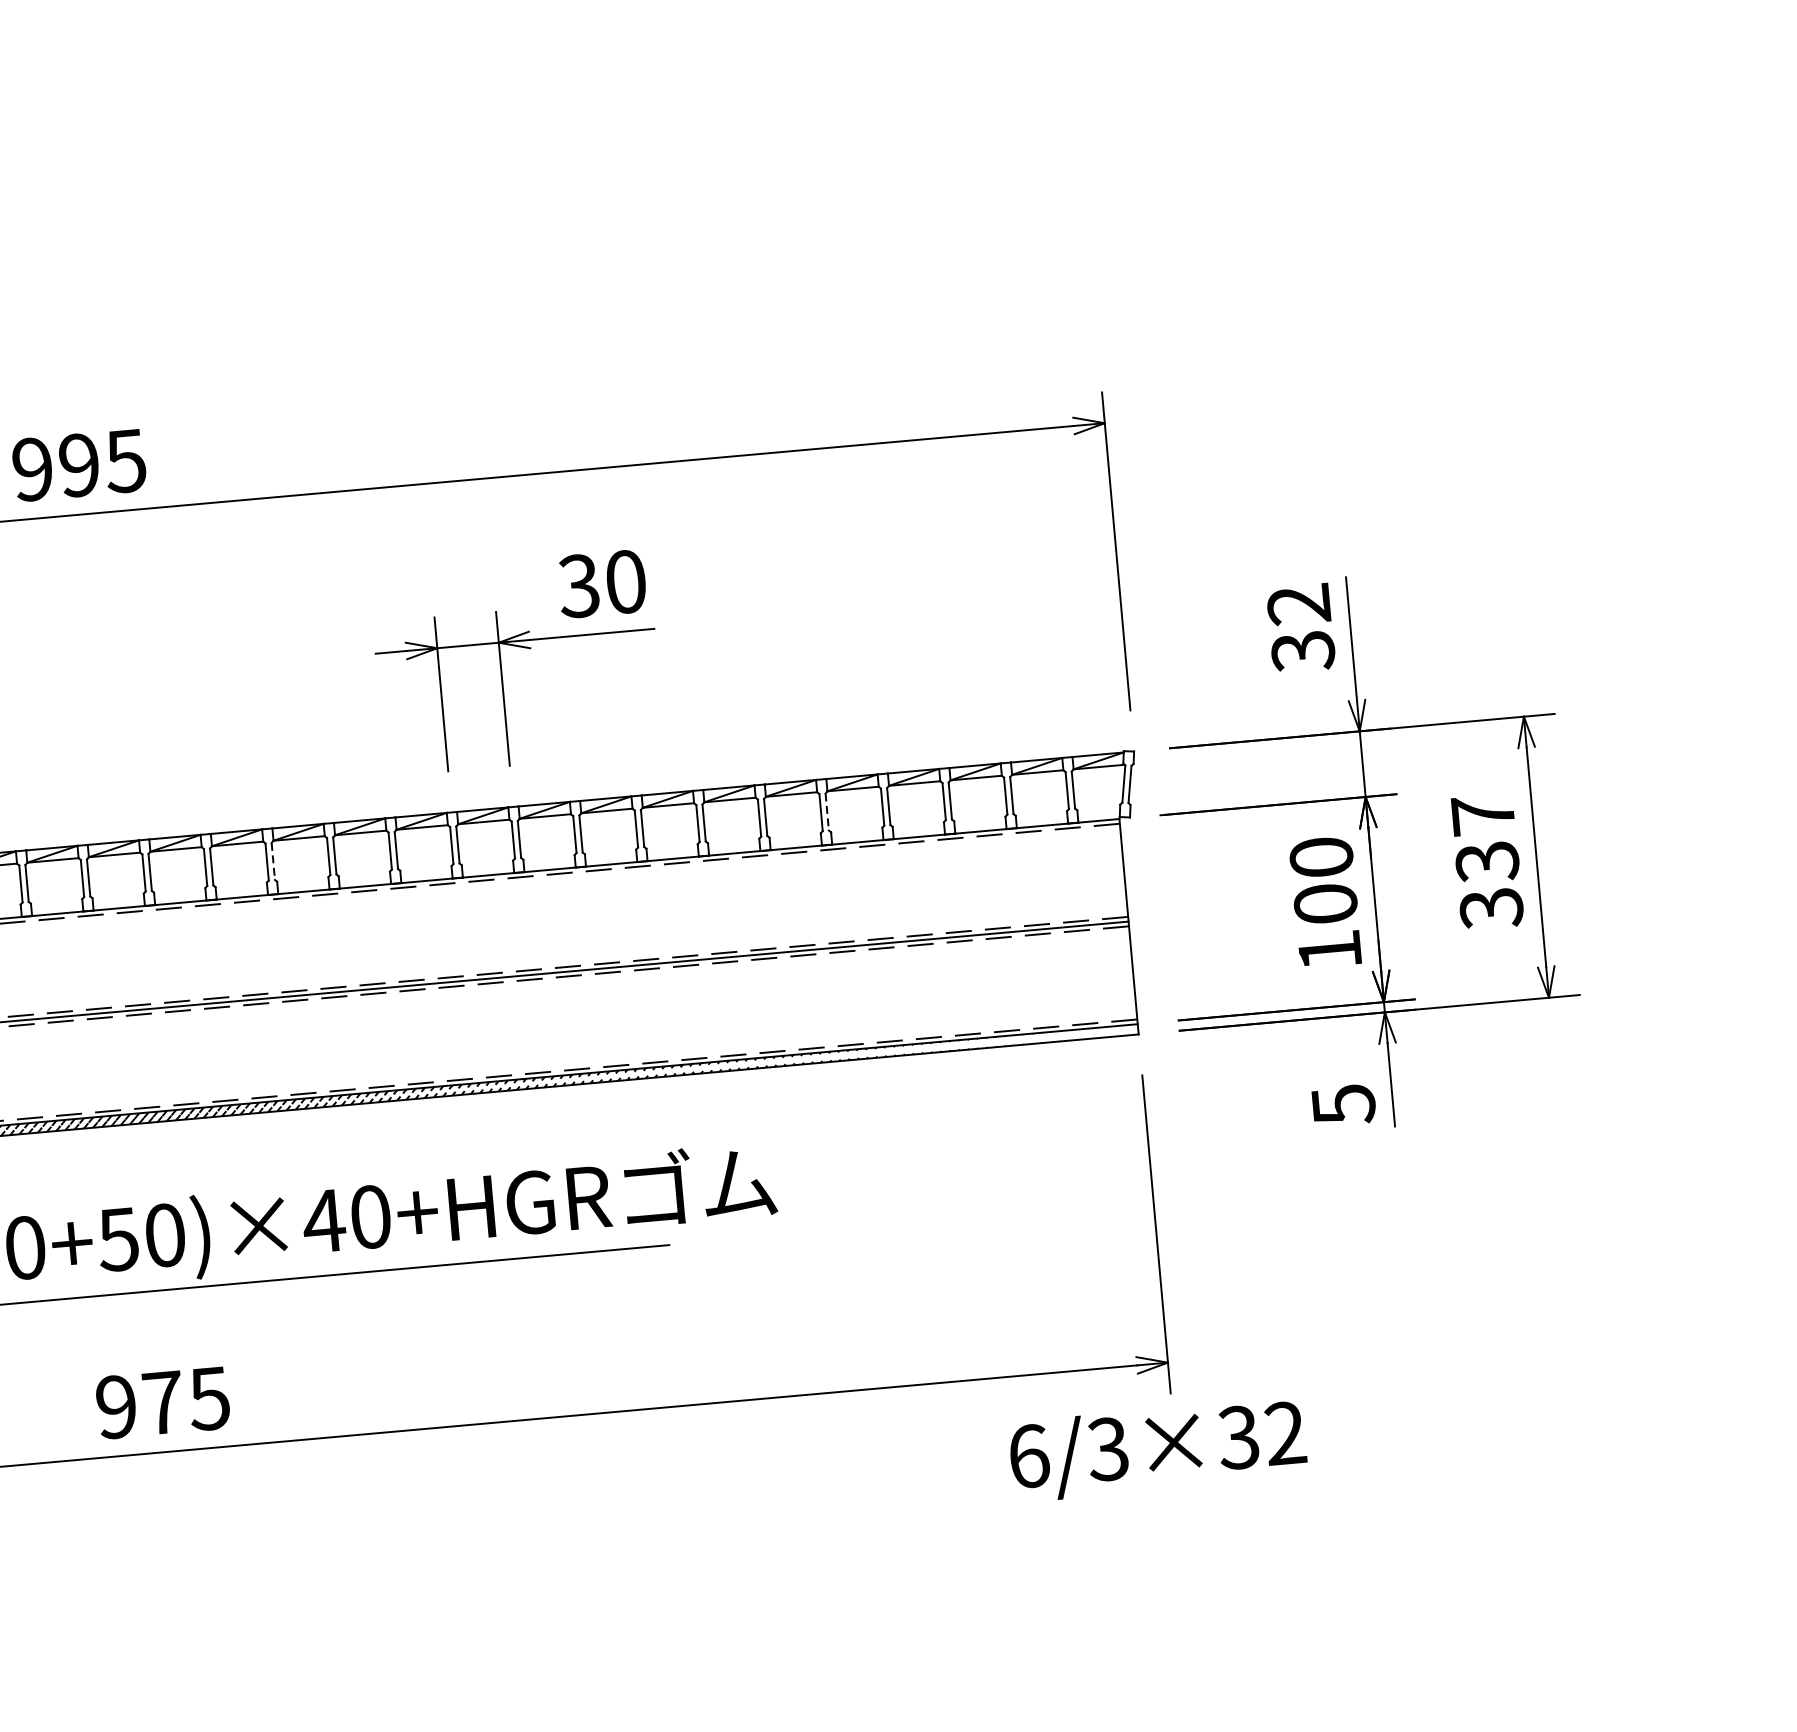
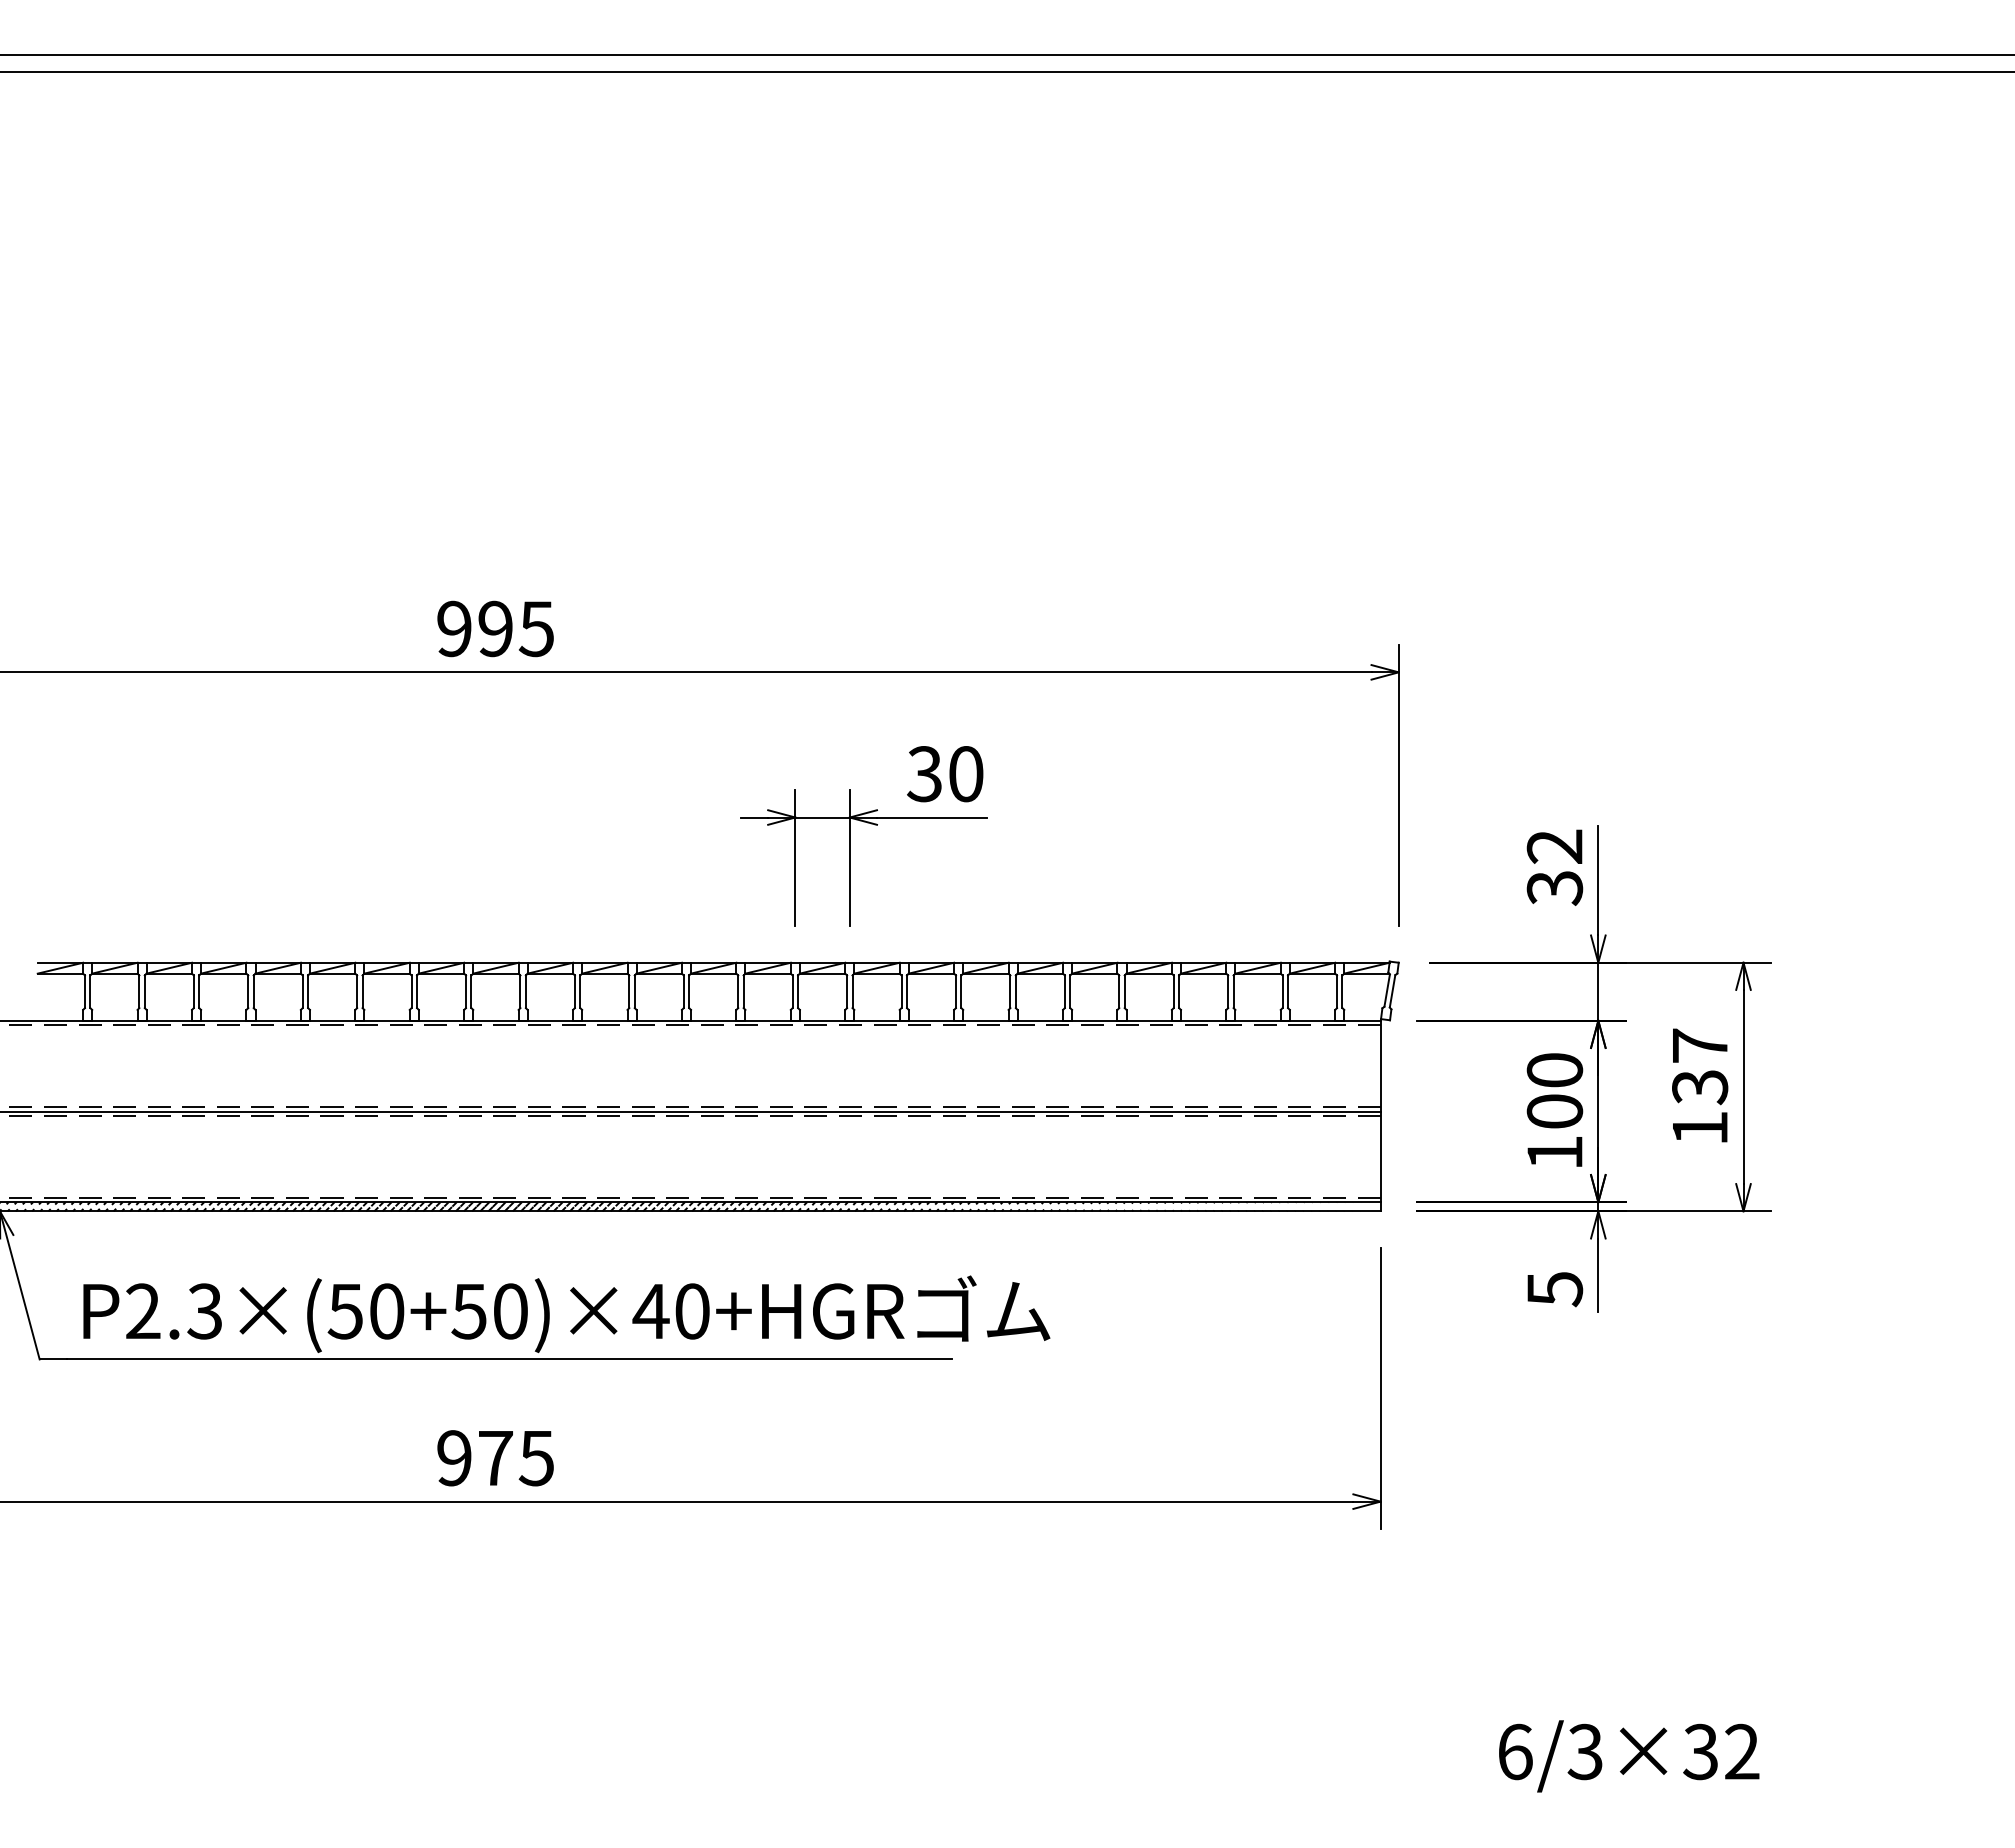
line: (827, 812) -> (1124, 992), dashed -> solid
line: (273, 862) -> (634, 992), dashed -> solid
text: (1492, 908) -> (1700, 1128), 337 -> 137
text: (1158, 1449) -> (1629, 1756), moved

